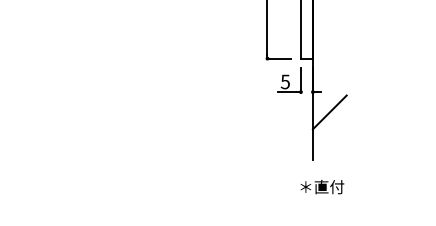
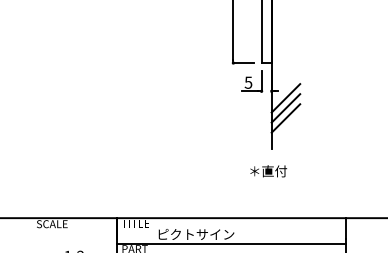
line: (329, 100) -> (285, 98), added
line: (329, 124) -> (285, 118), added
text: (322, 187) -> (268, 171), moved

